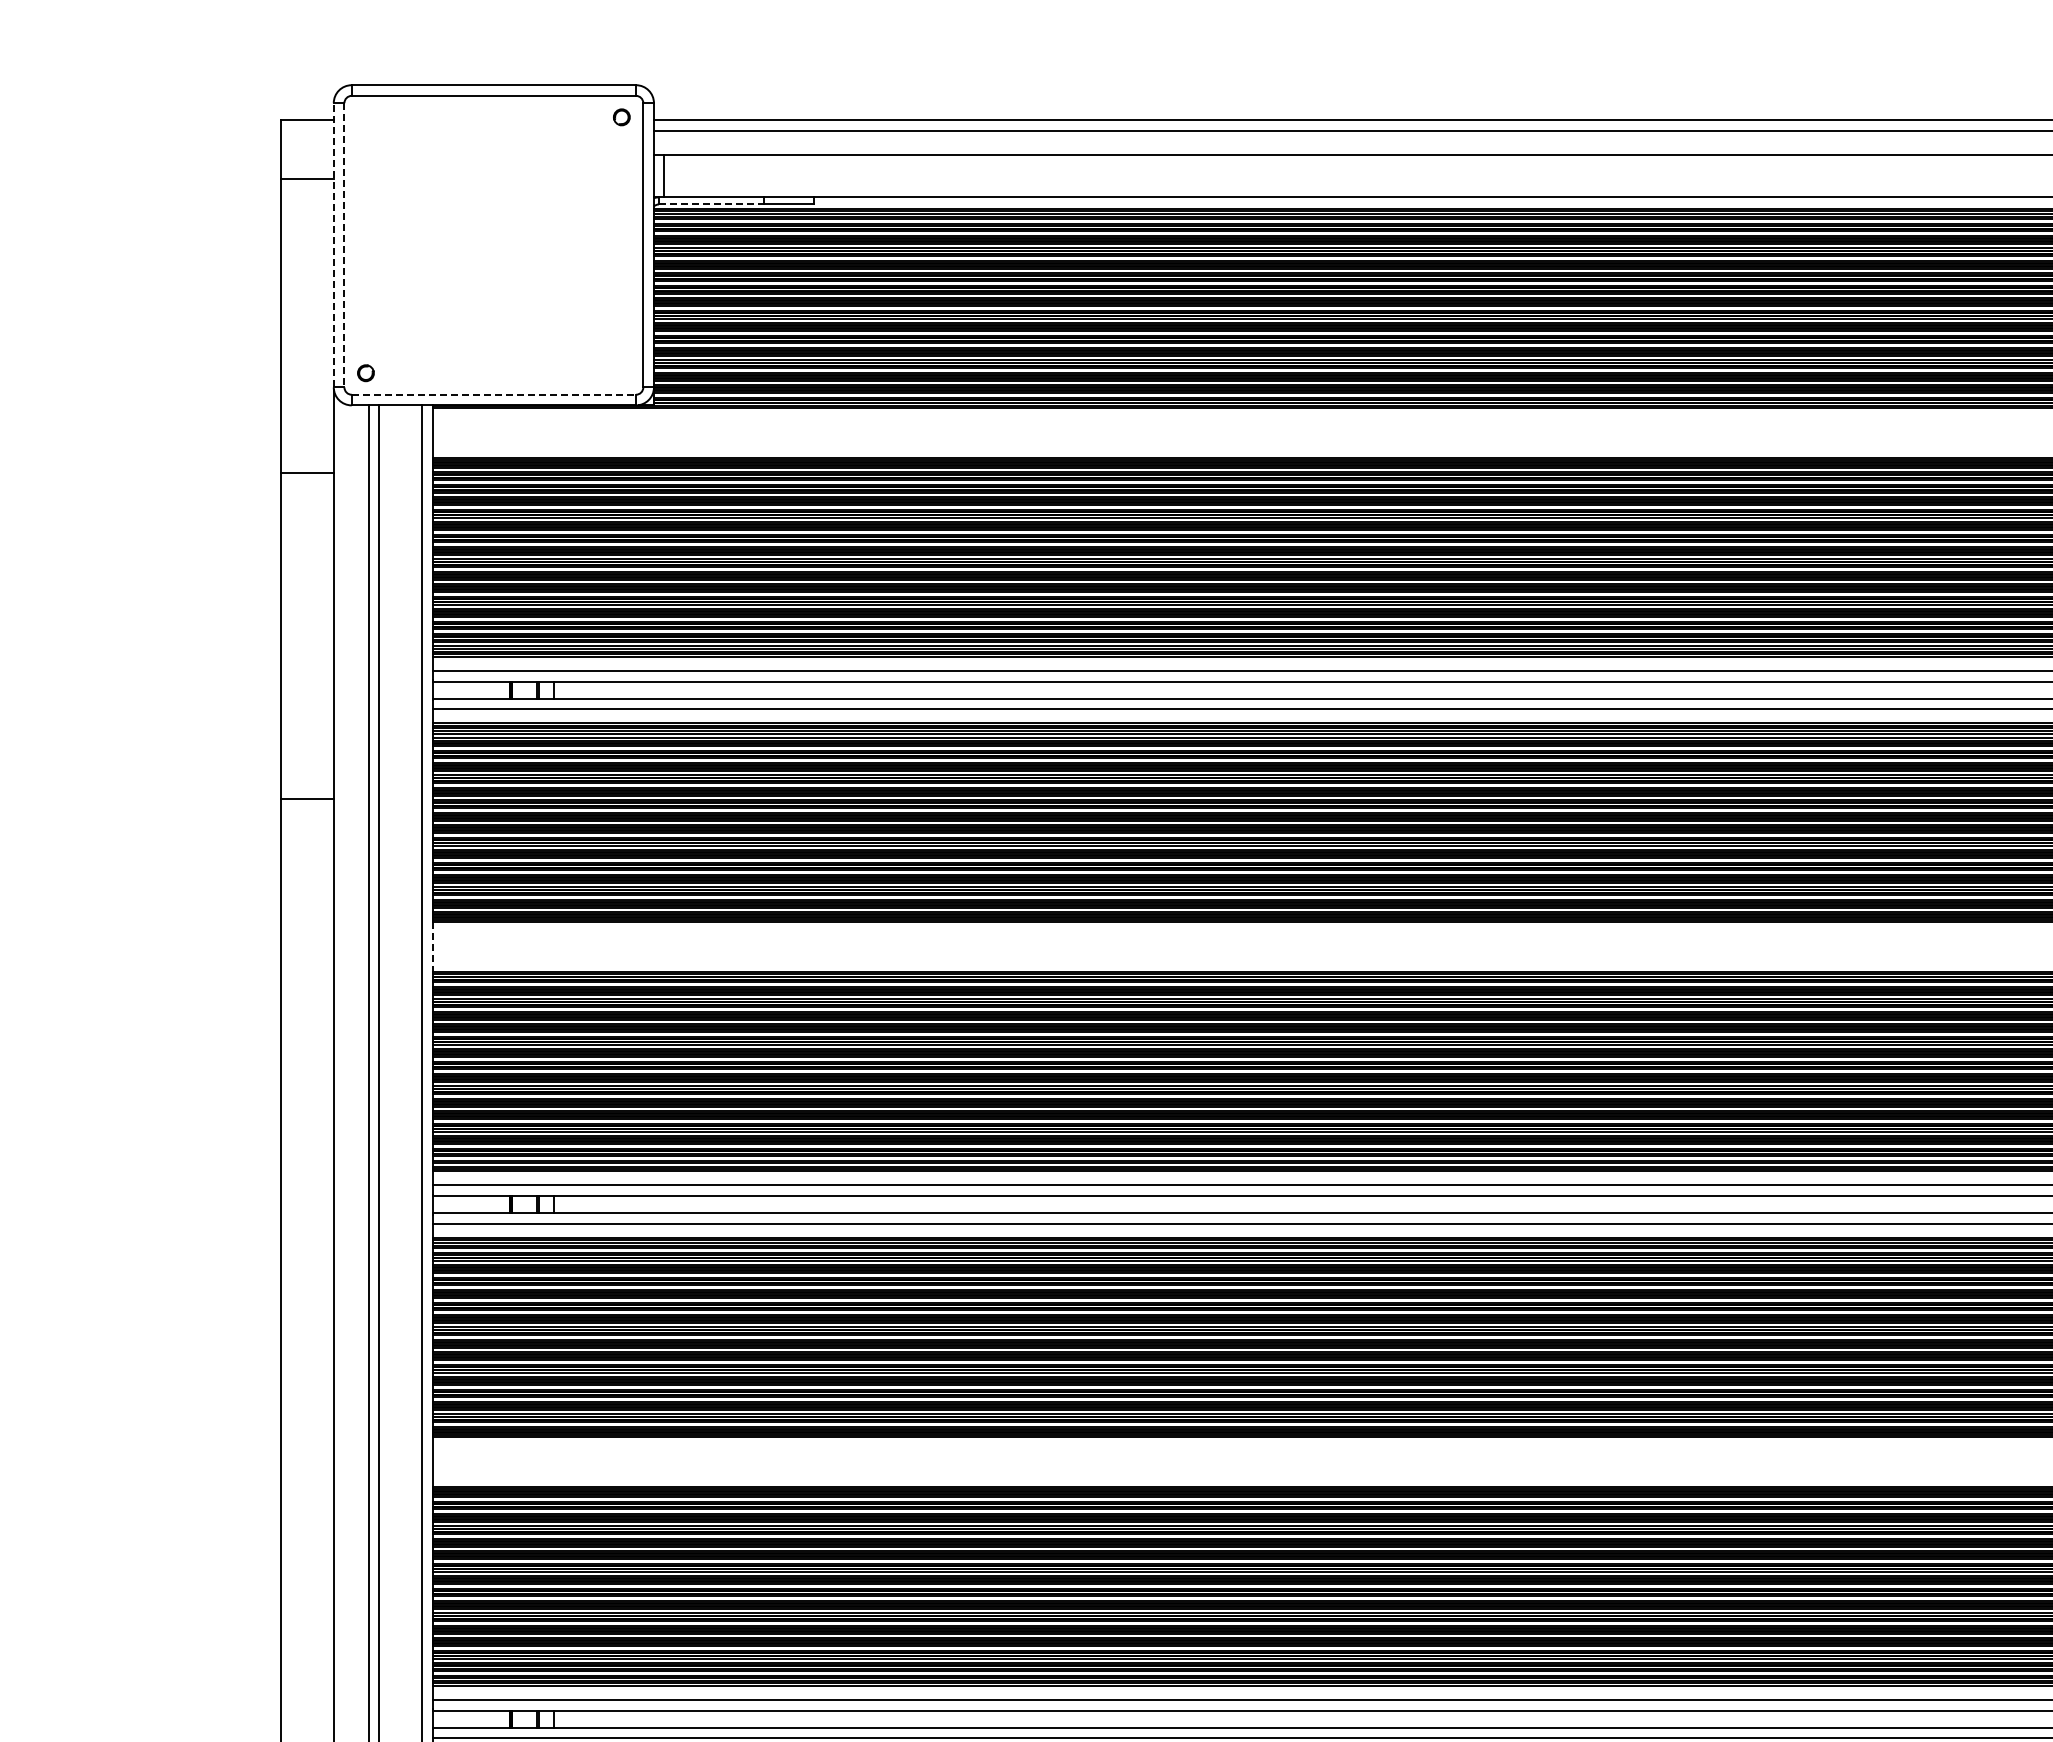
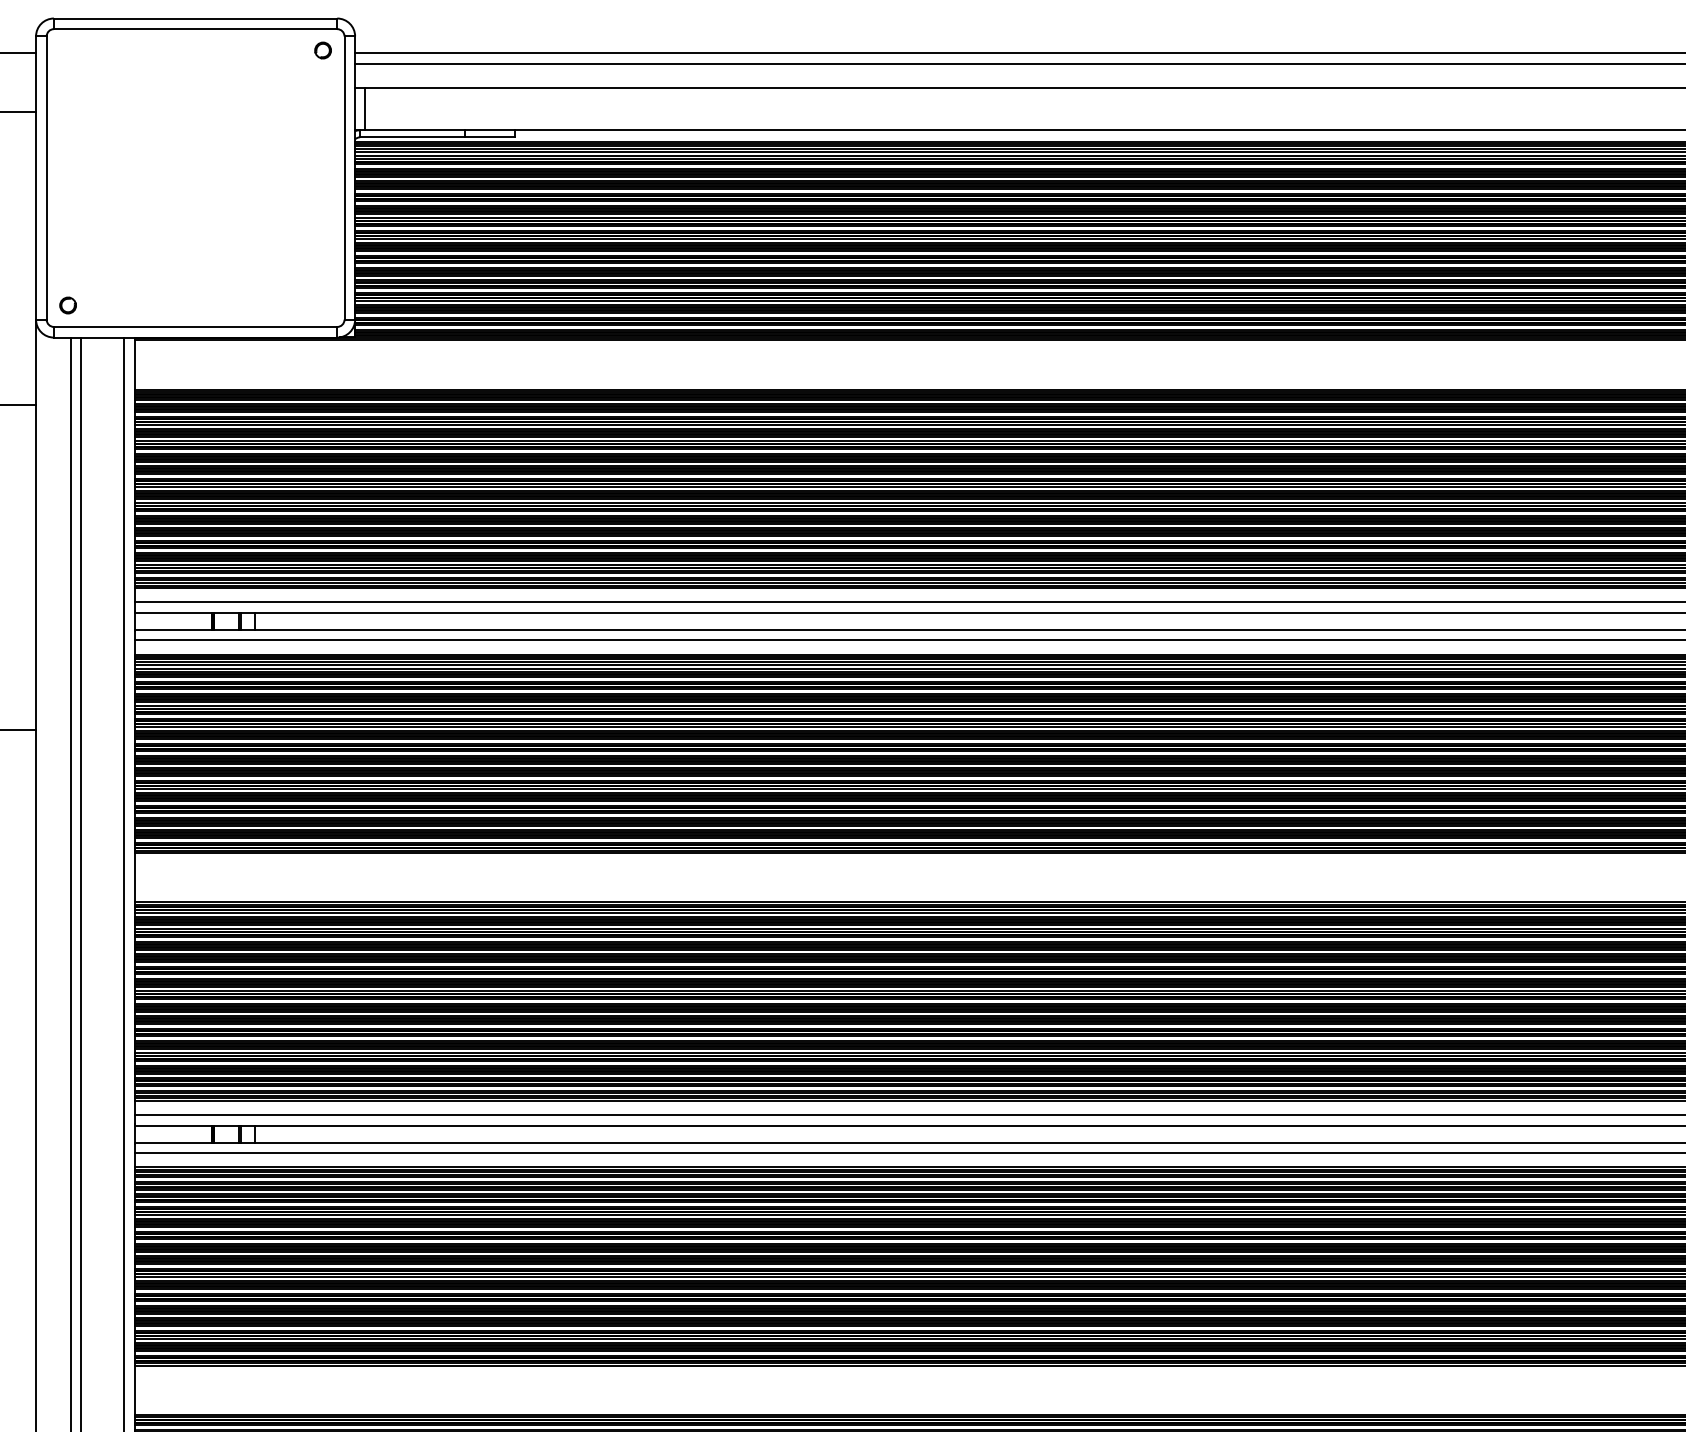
line: (711, 204) -> (412, 137), dashed -> solid
line: (333, 244) -> (35, 177), dashed -> solid
line: (344, 245) -> (46, 178), dashed -> solid
line: (494, 394) -> (196, 326), dashed -> solid
line: (432, 947) -> (134, 877), dashed -> solid

